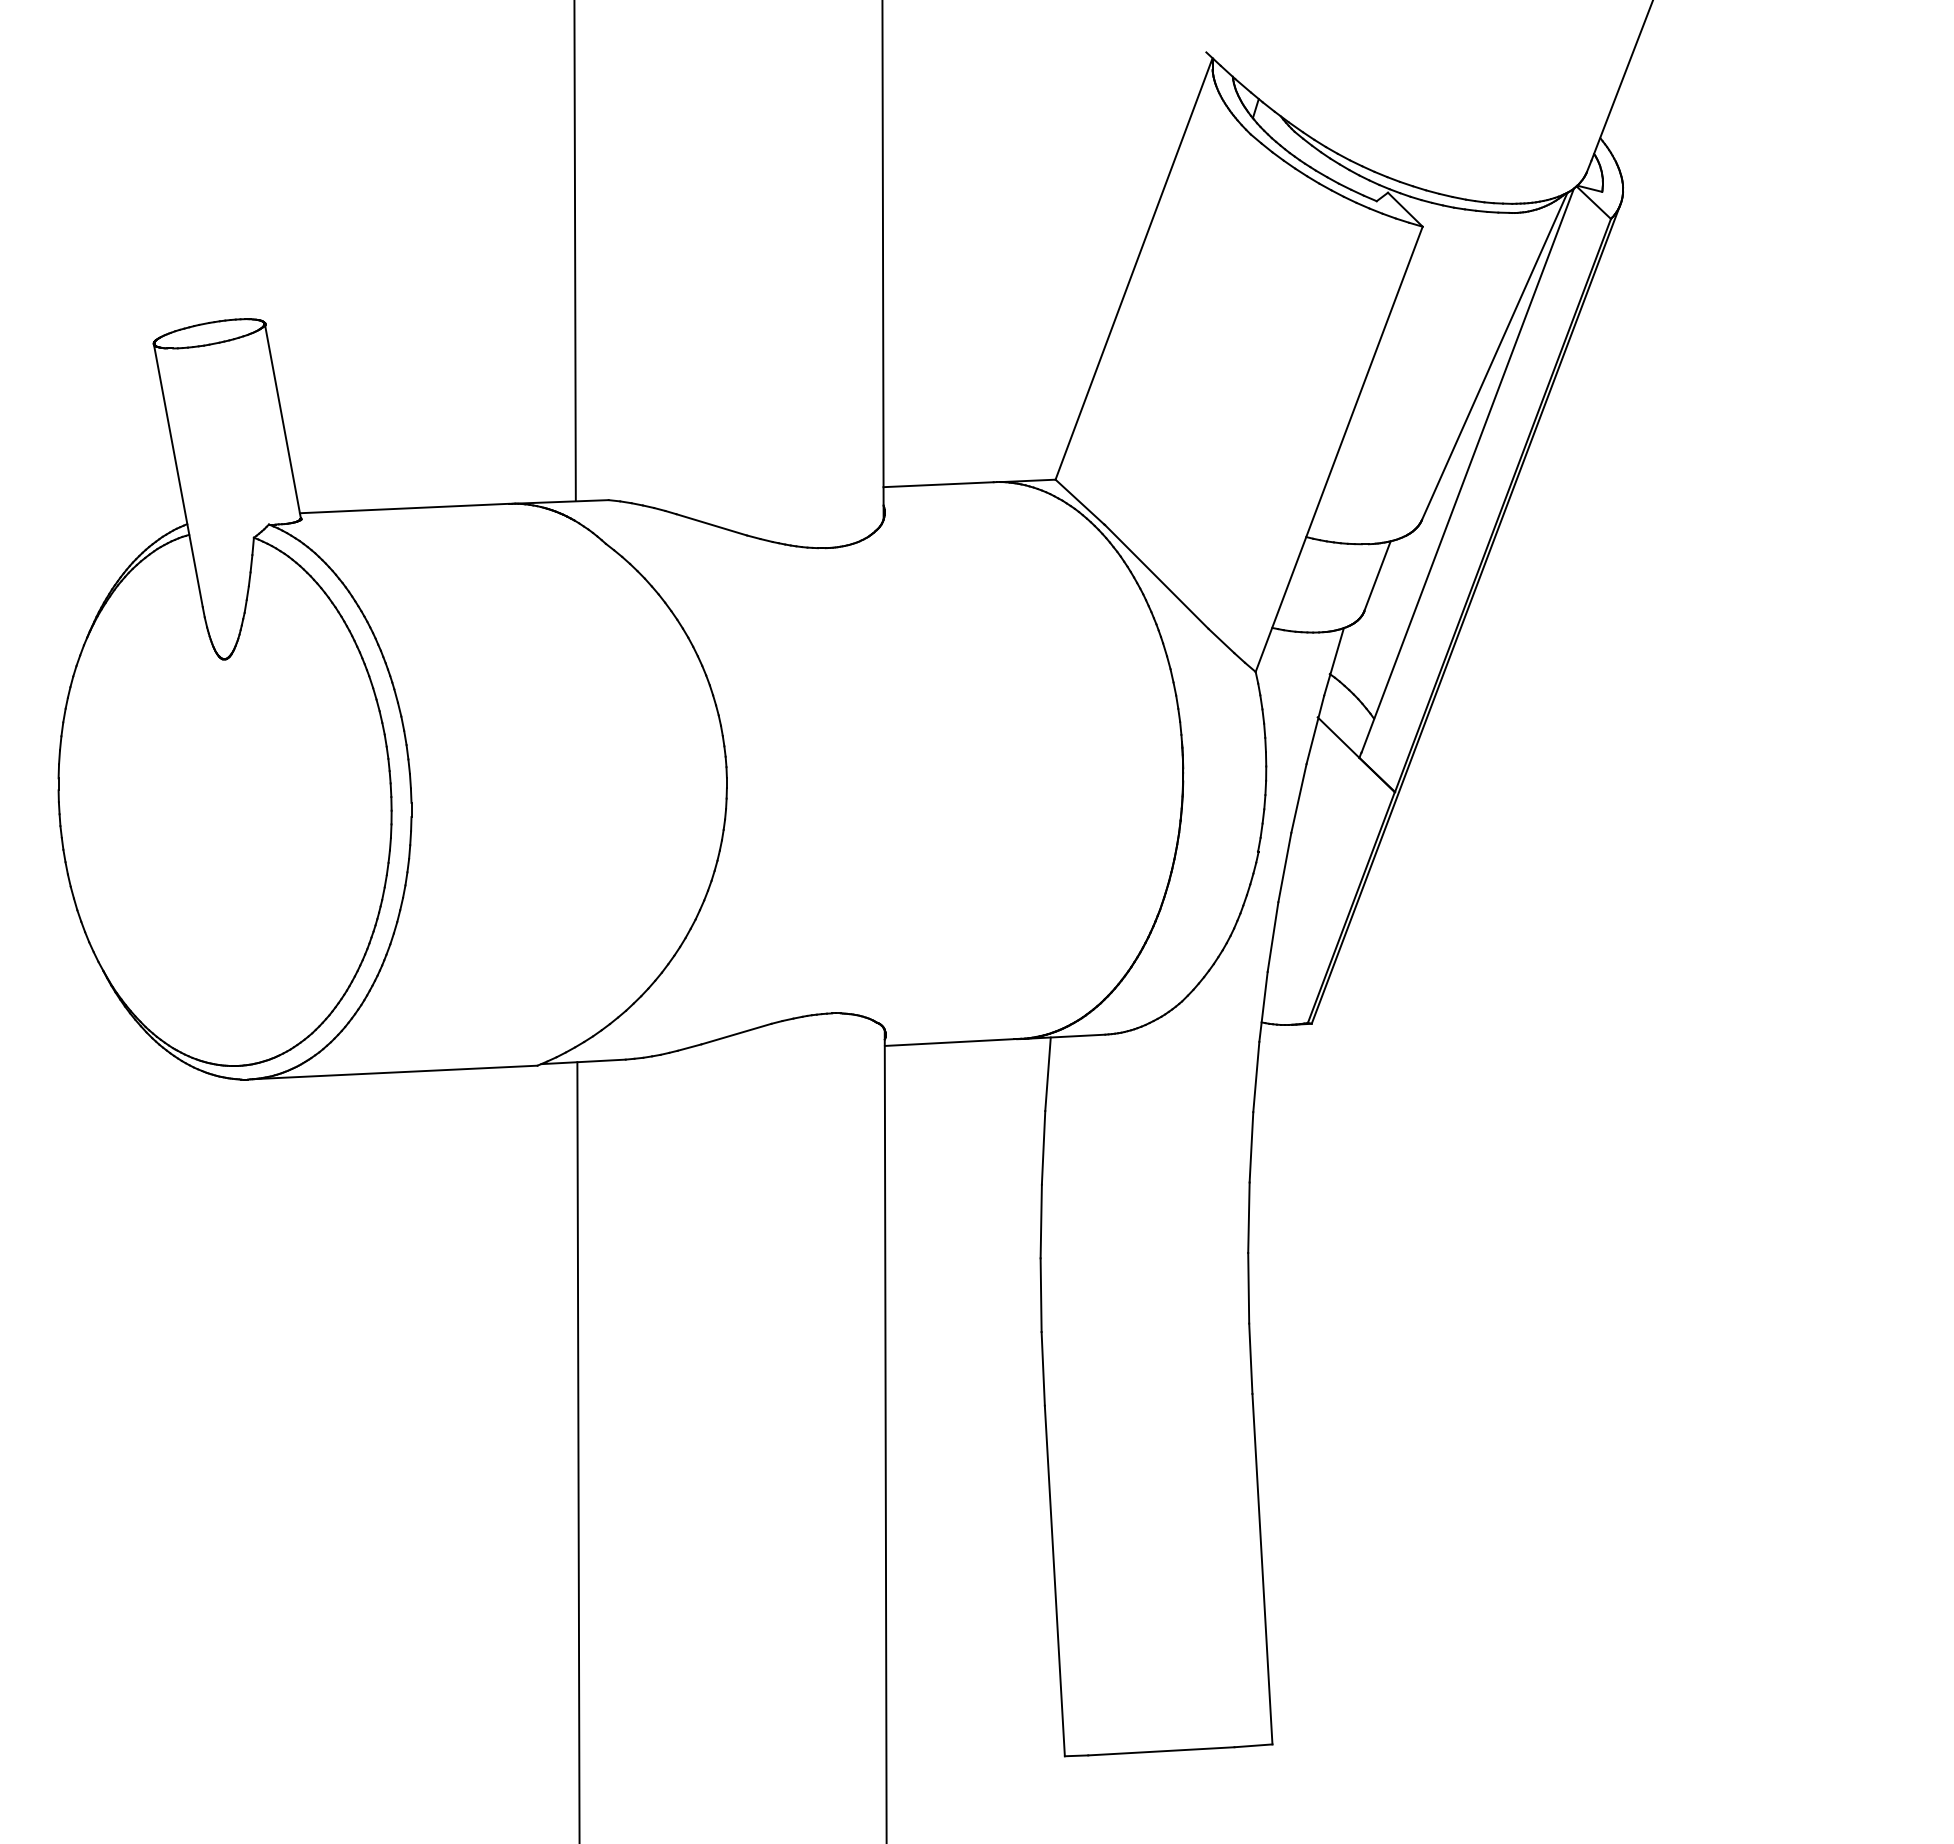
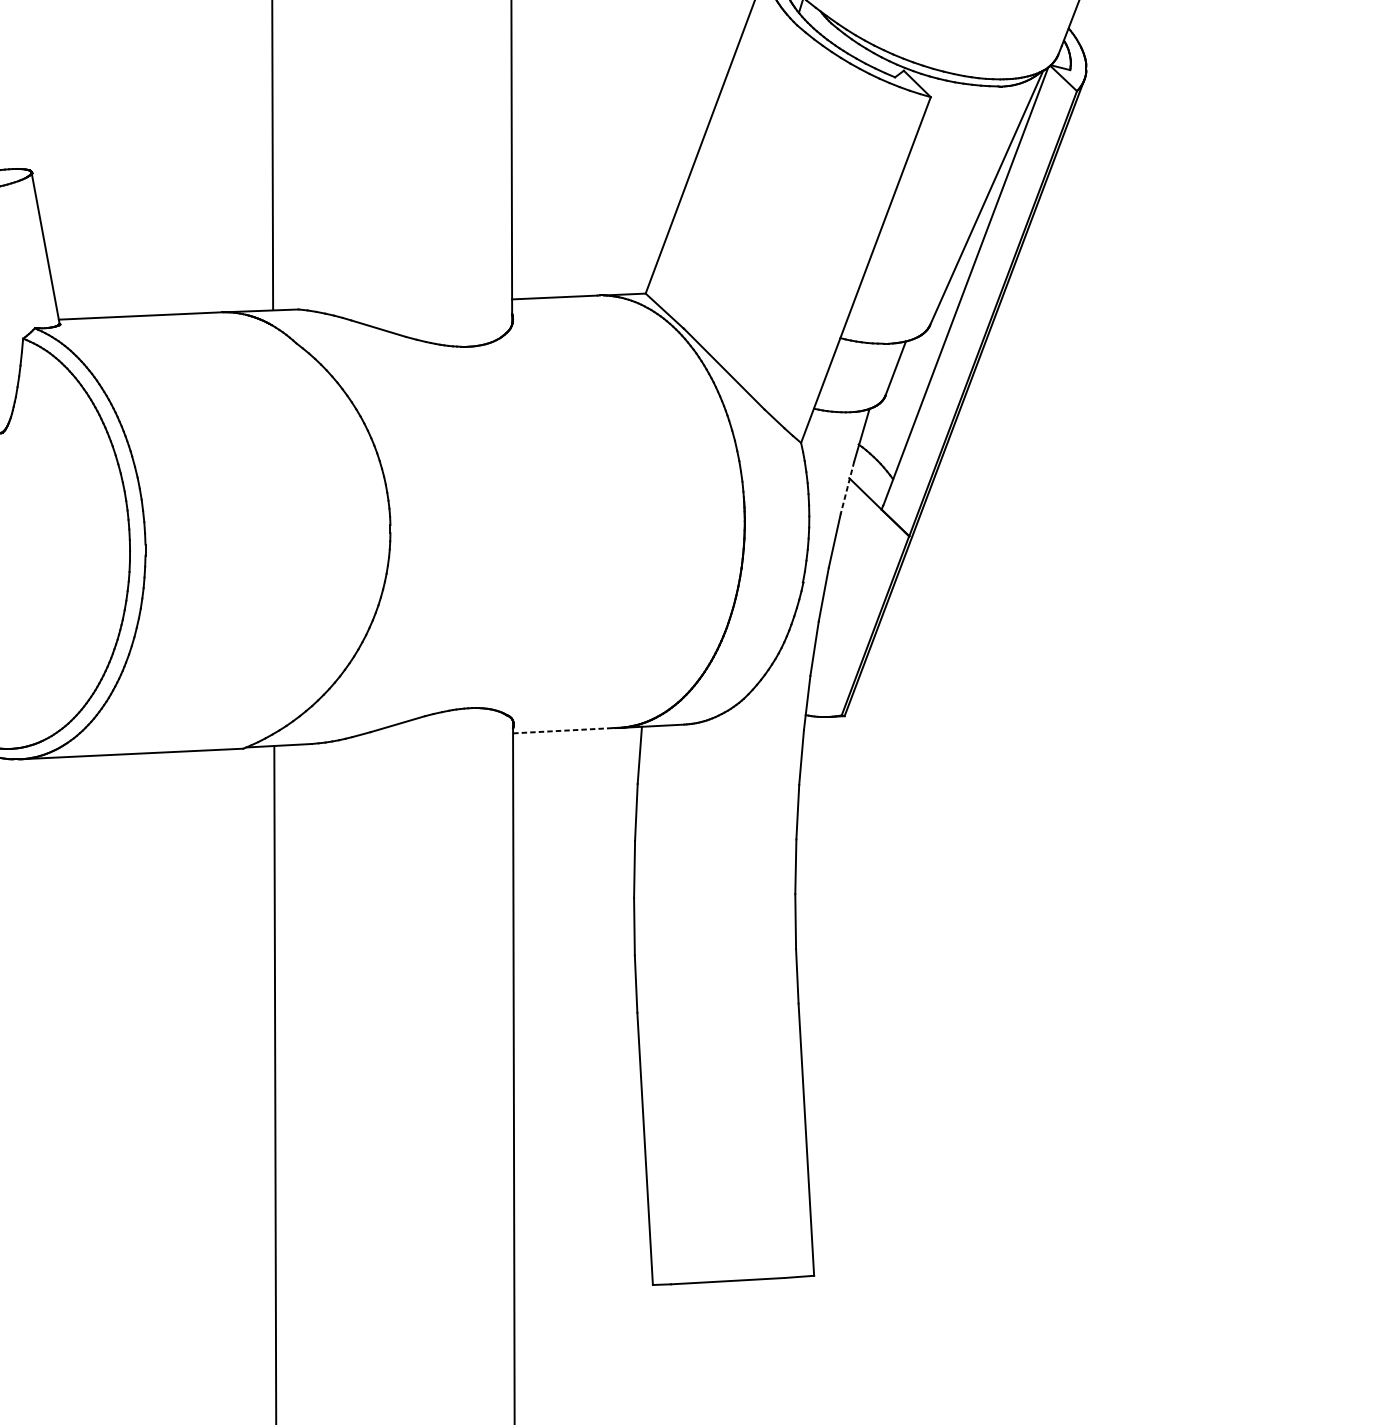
line: (1315, 730) -> (847, 488), solid -> dashed
line: (953, 1042) -> (566, 730), solid -> dashed

